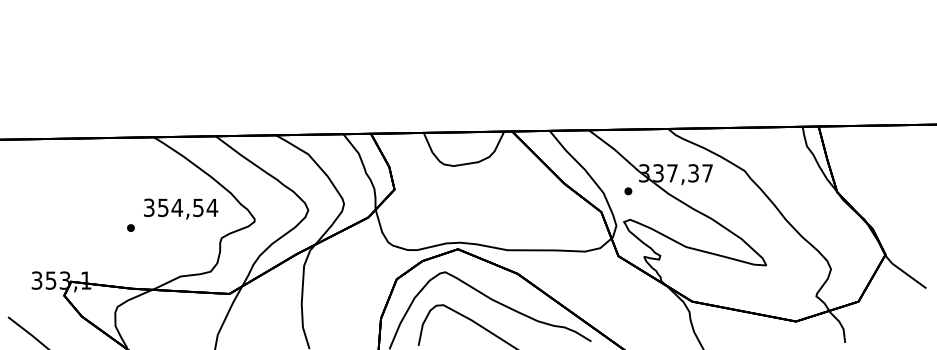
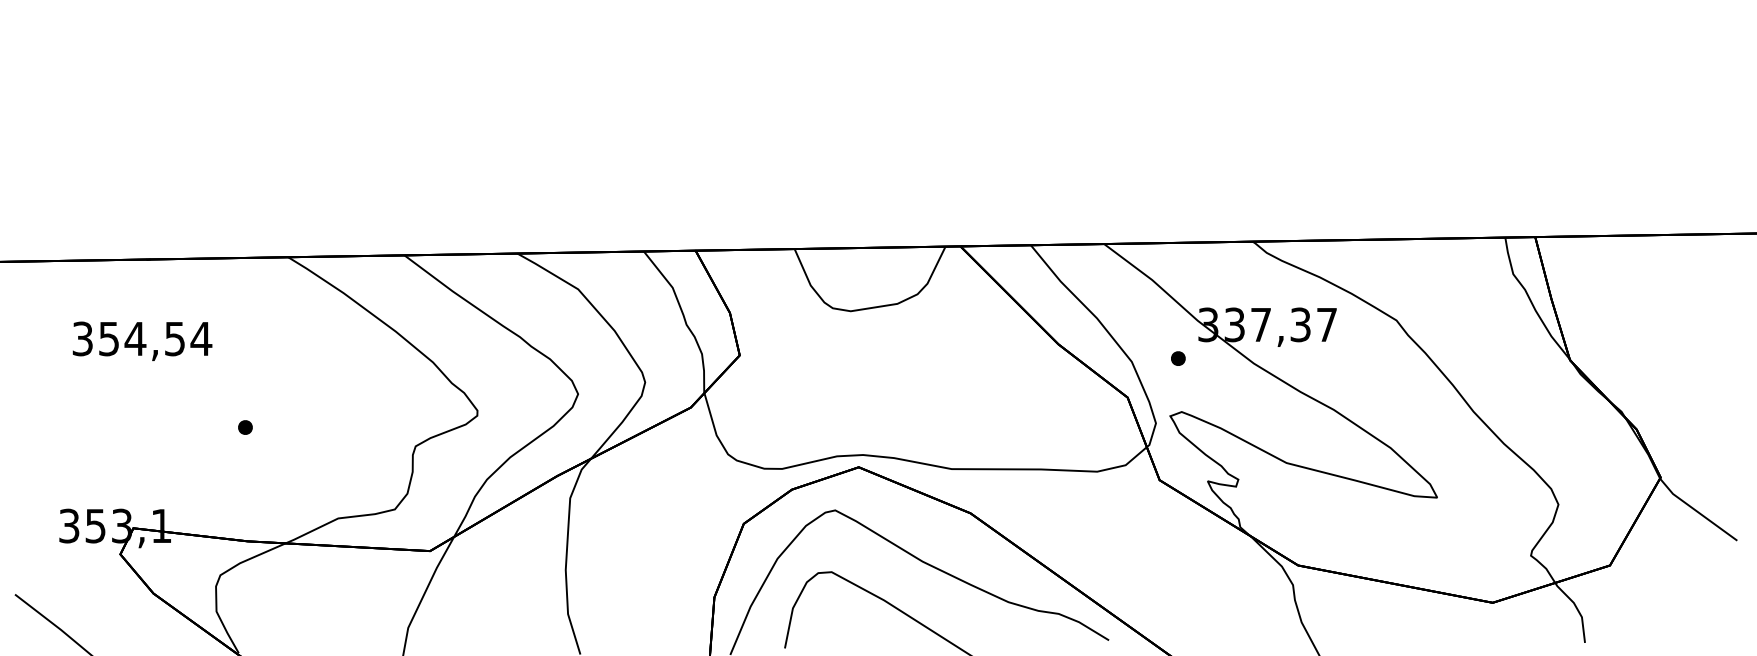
text: (181, 208) -> (143, 340), moved

